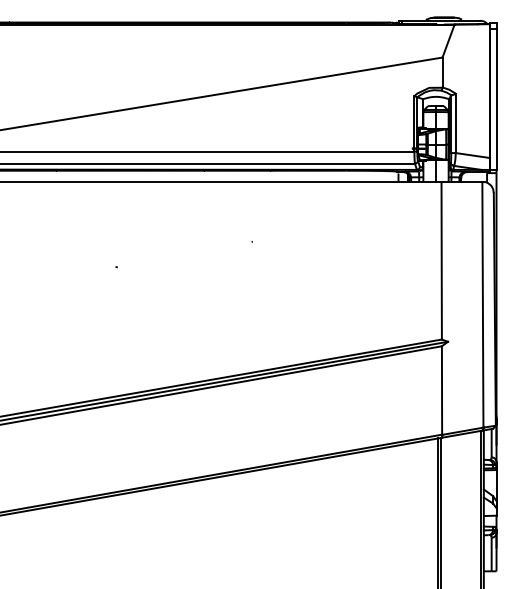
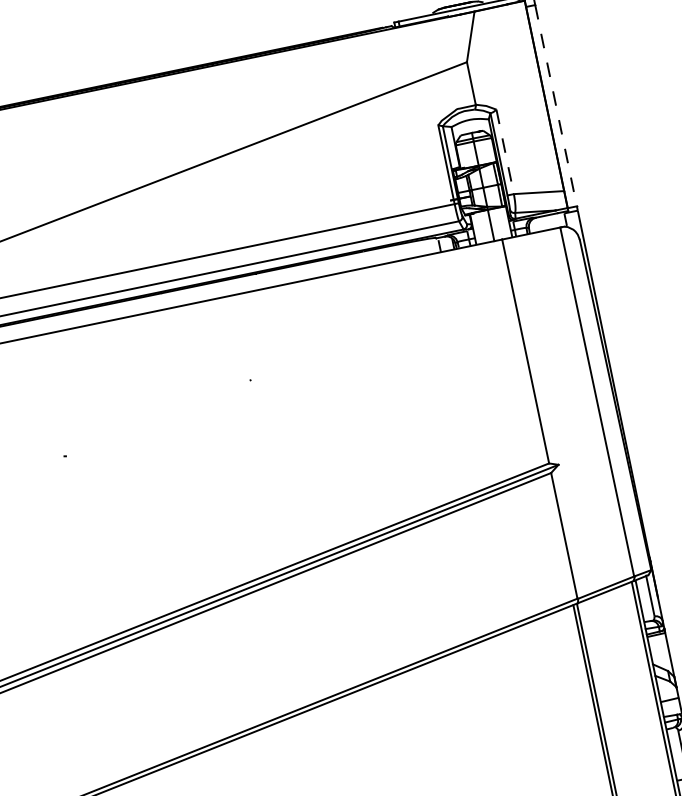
line: (496, 99) -> (556, 105), solid -> dashed
line: (455, 123) -> (504, 152), solid -> dashed

